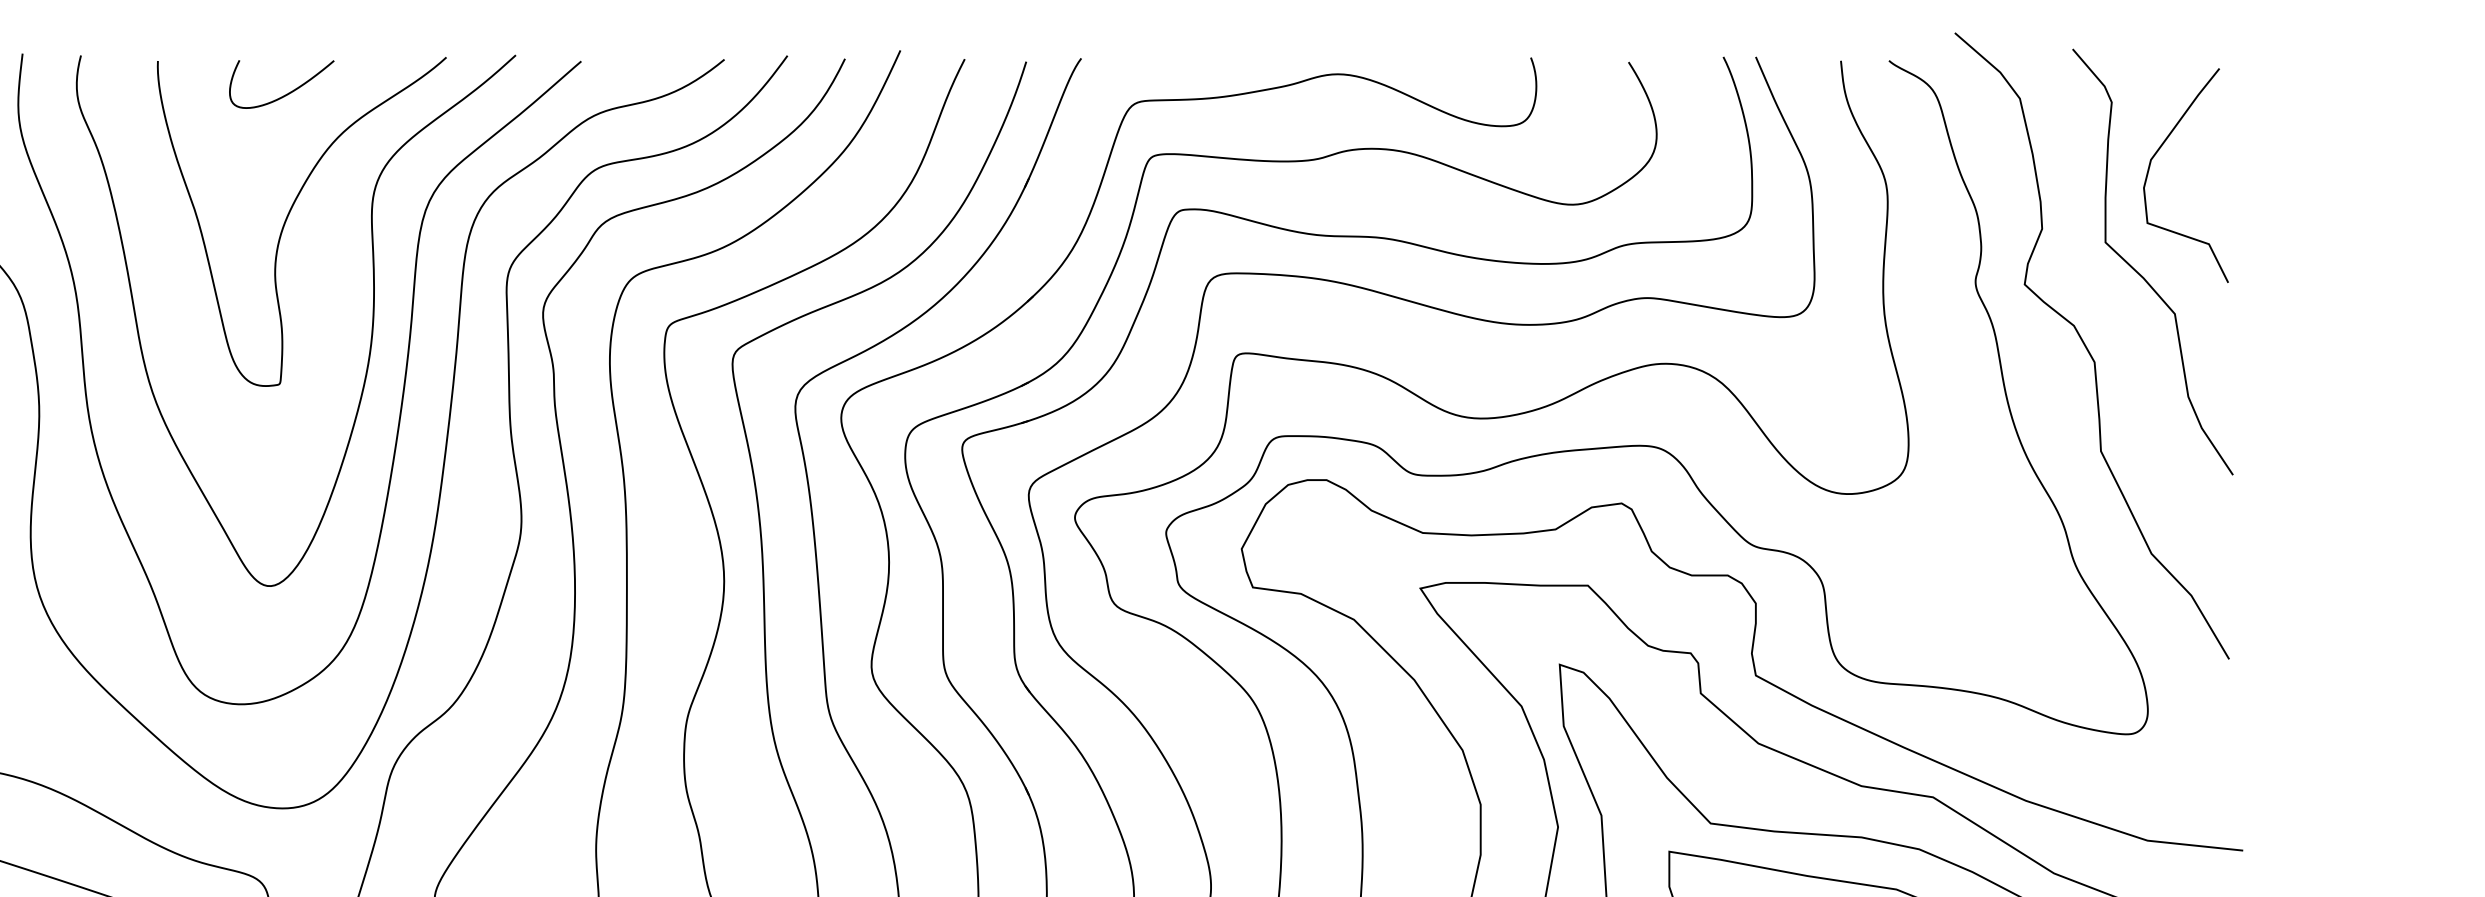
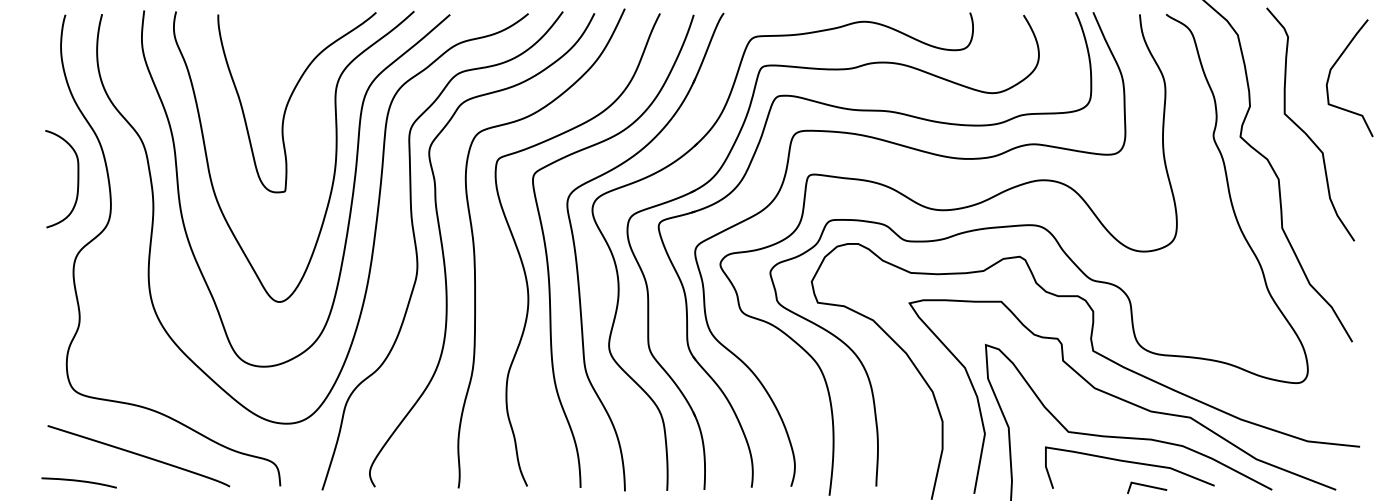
curve: (284, 93) -> (287, 32), removed
curve: (2158, 154) -> (1334, 66), moved

